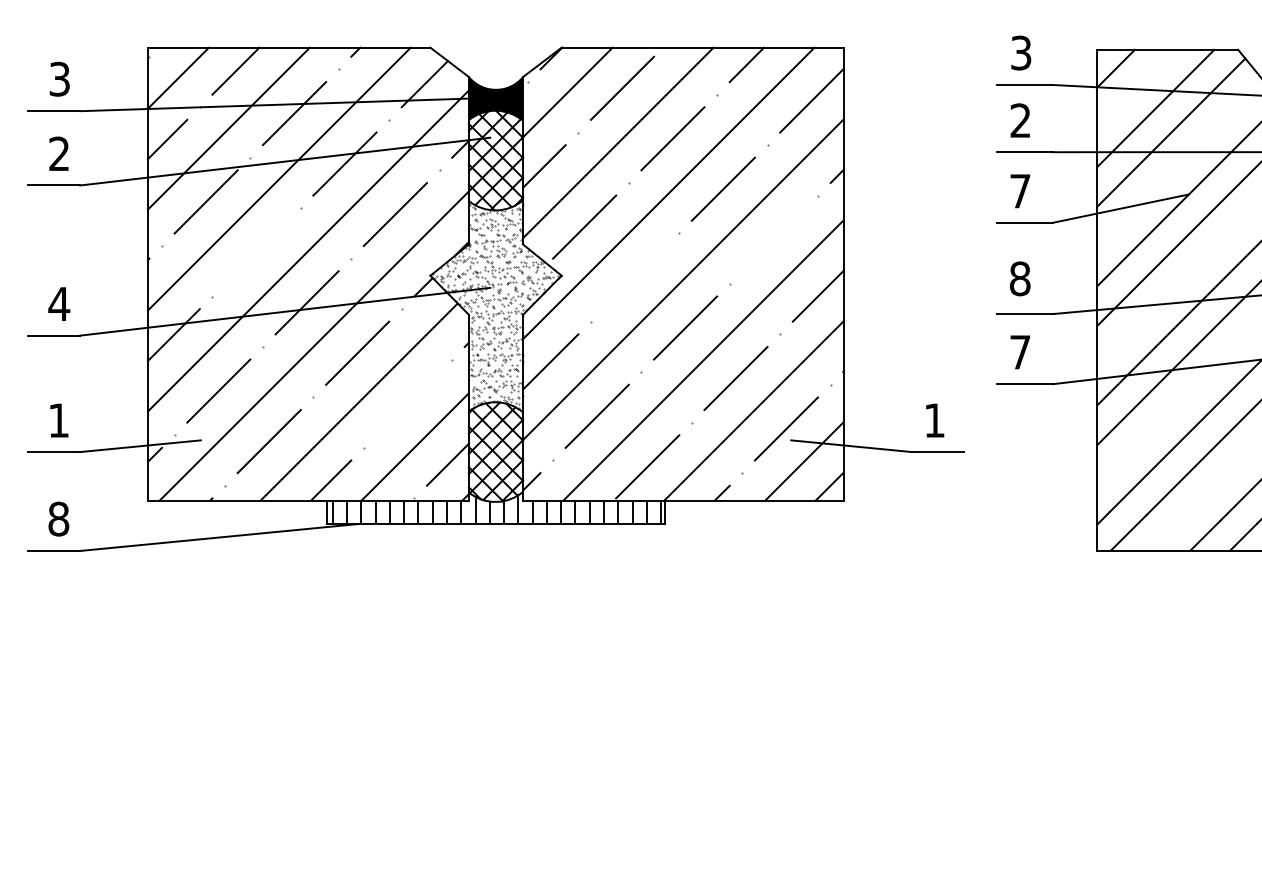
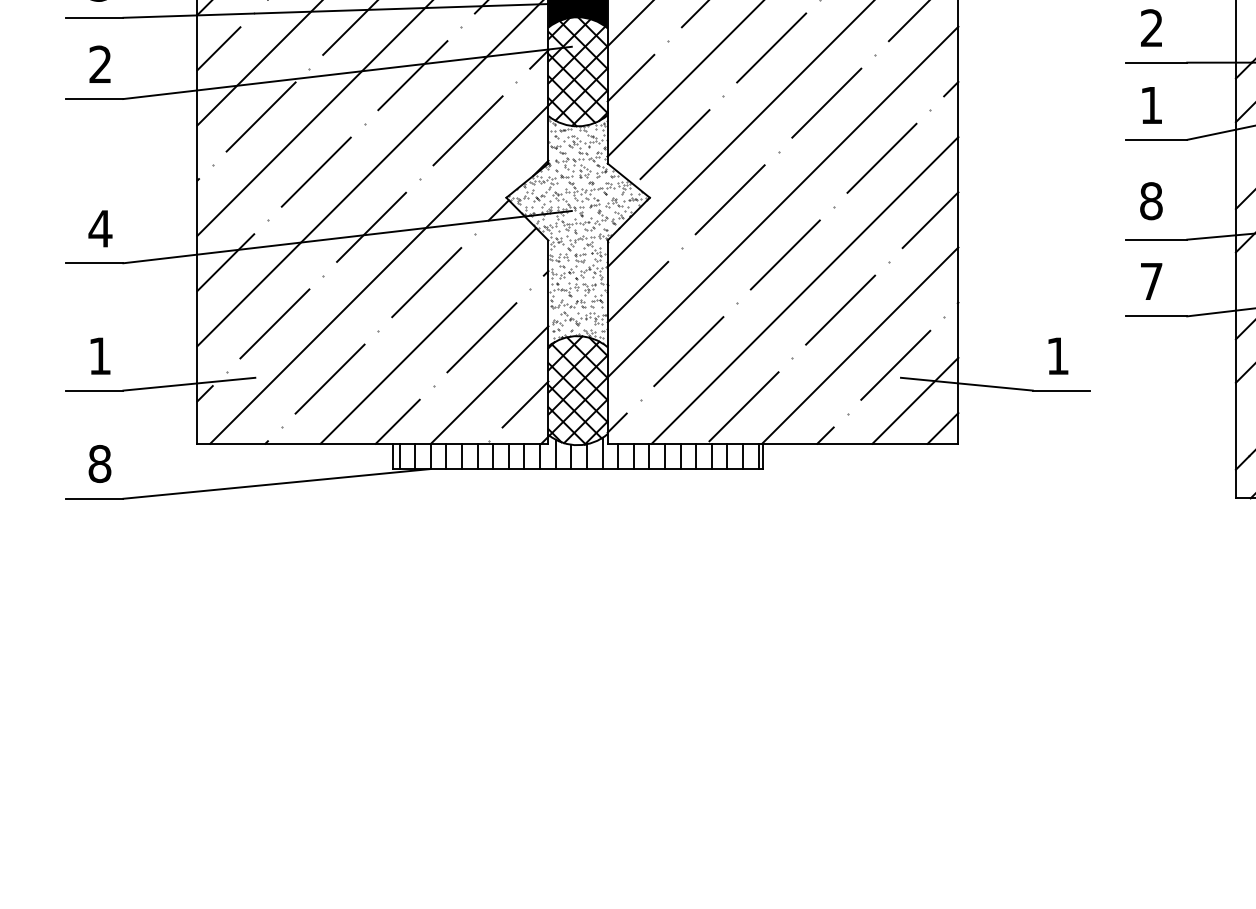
text: (1020, 191) -> (1151, 105), 7 -> 1
line: (773, 239) -> (881, 158), added
line: (256, 251) -> (316, 171), added
line: (634, 277) -> (729, 199), added
line: (407, 403) -> (481, 337), added

